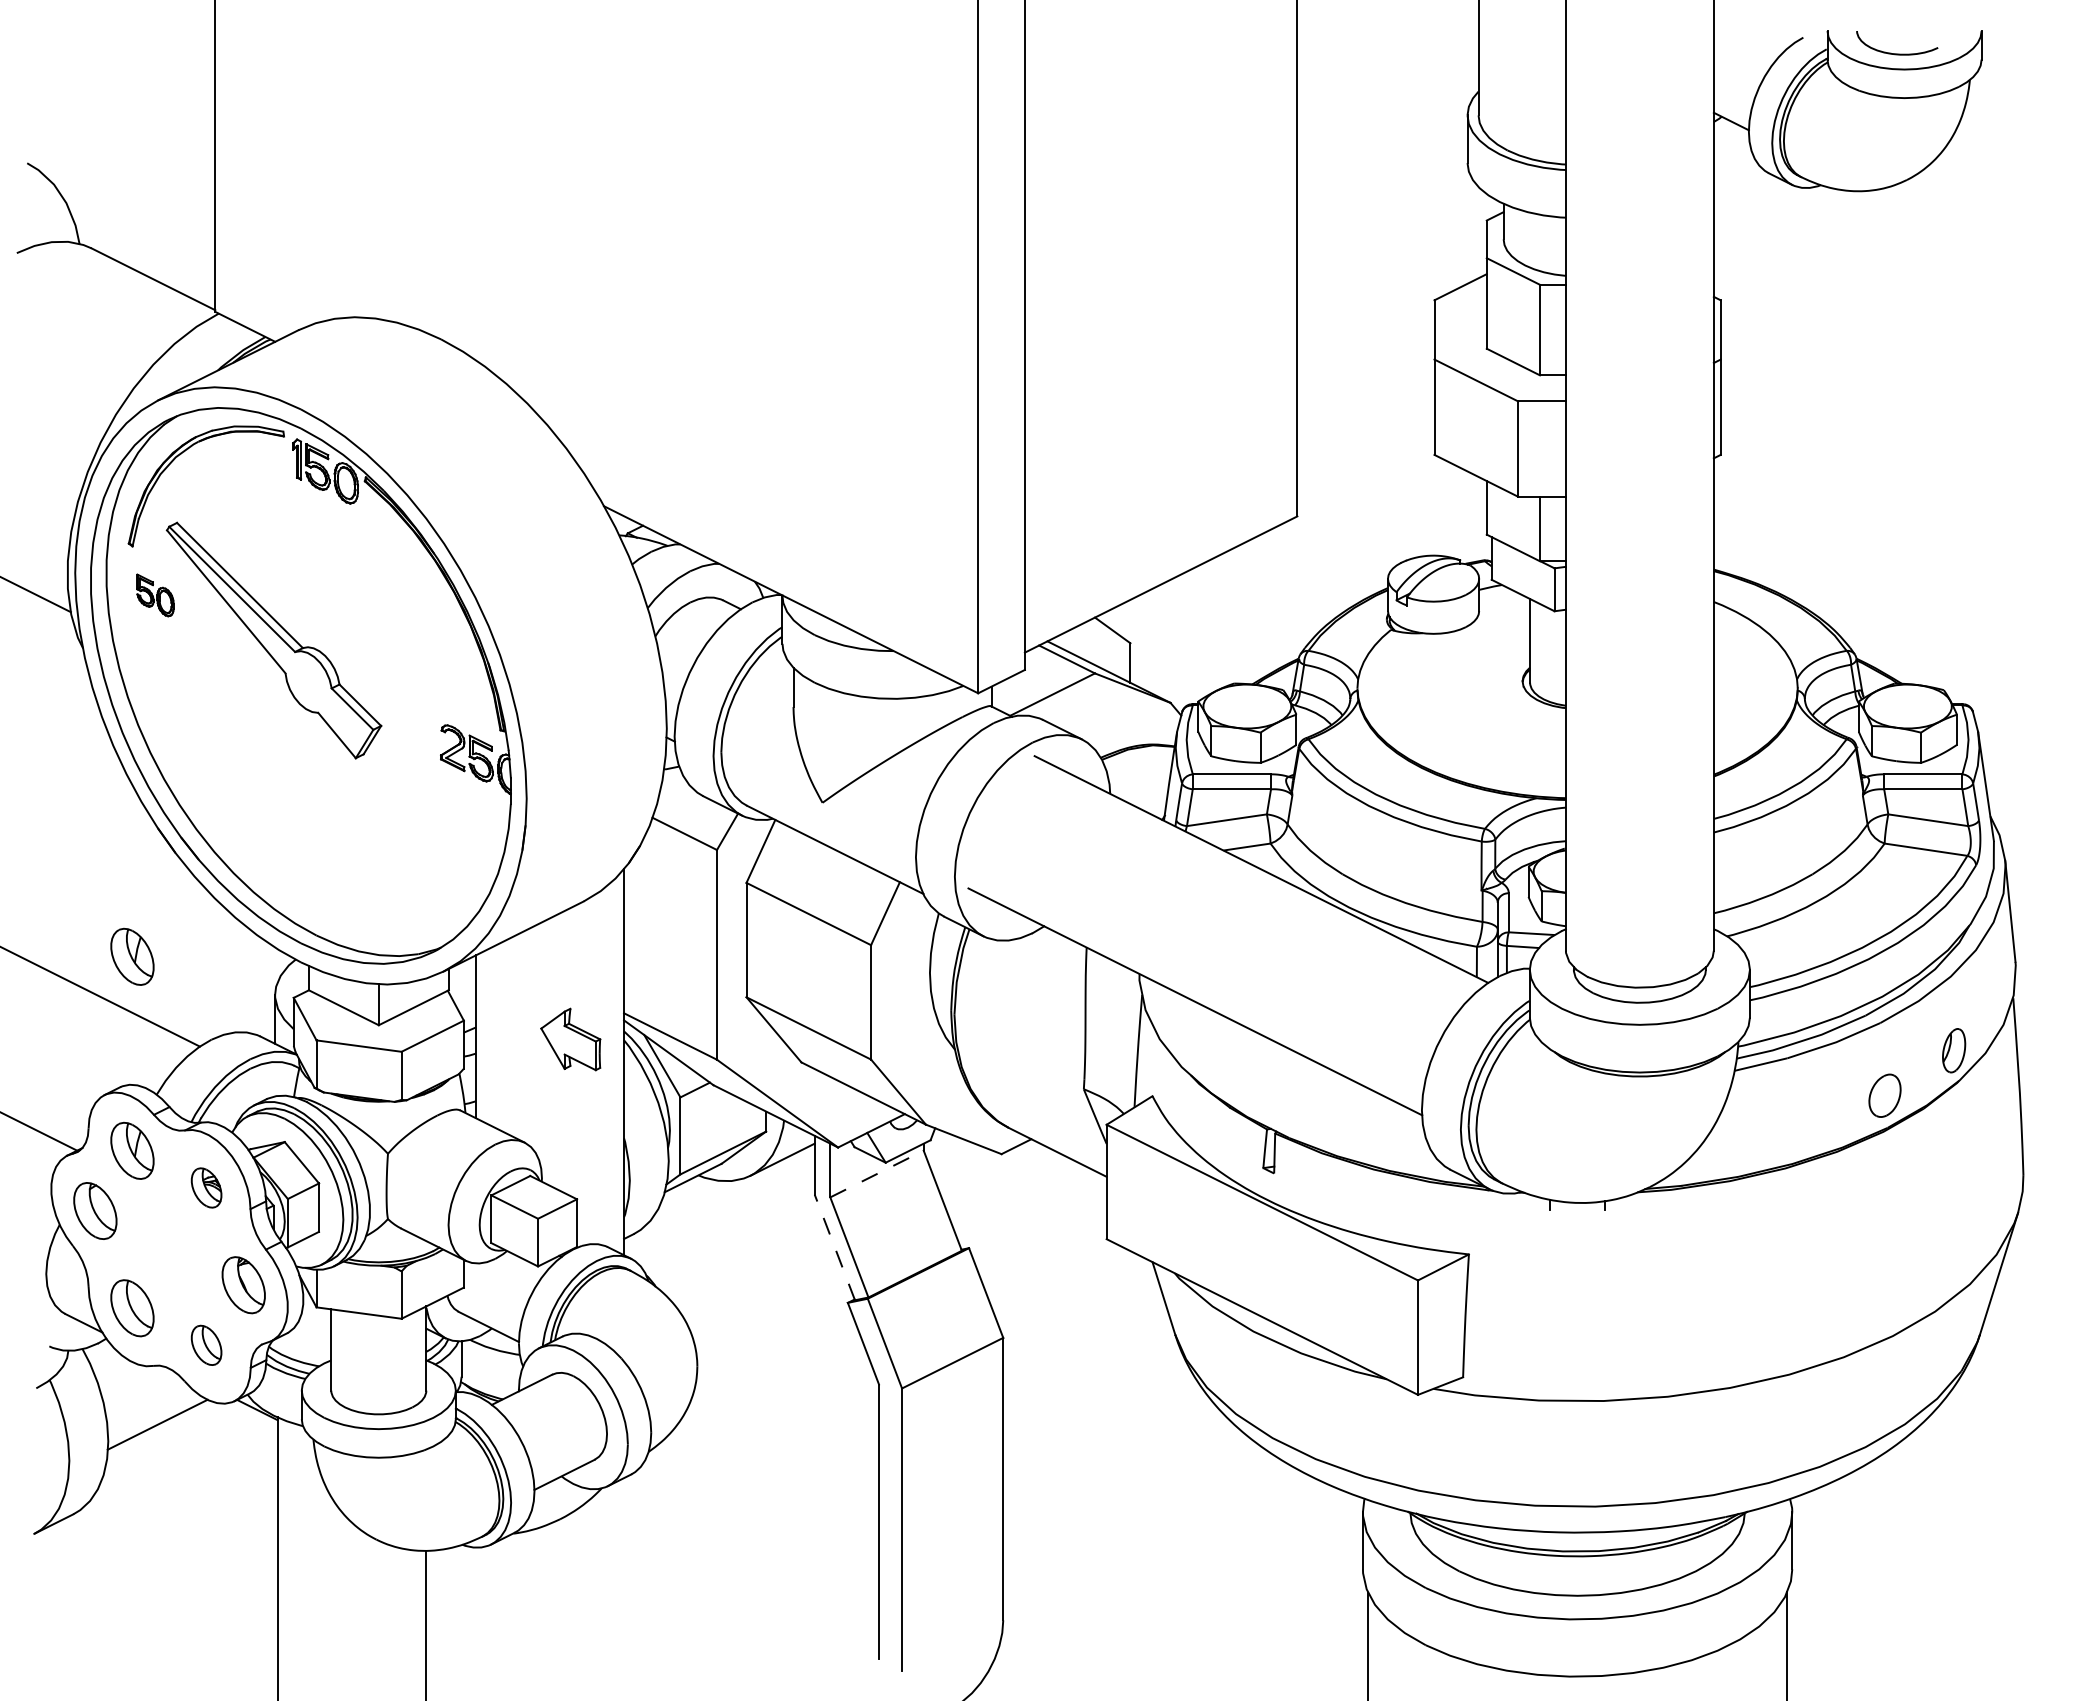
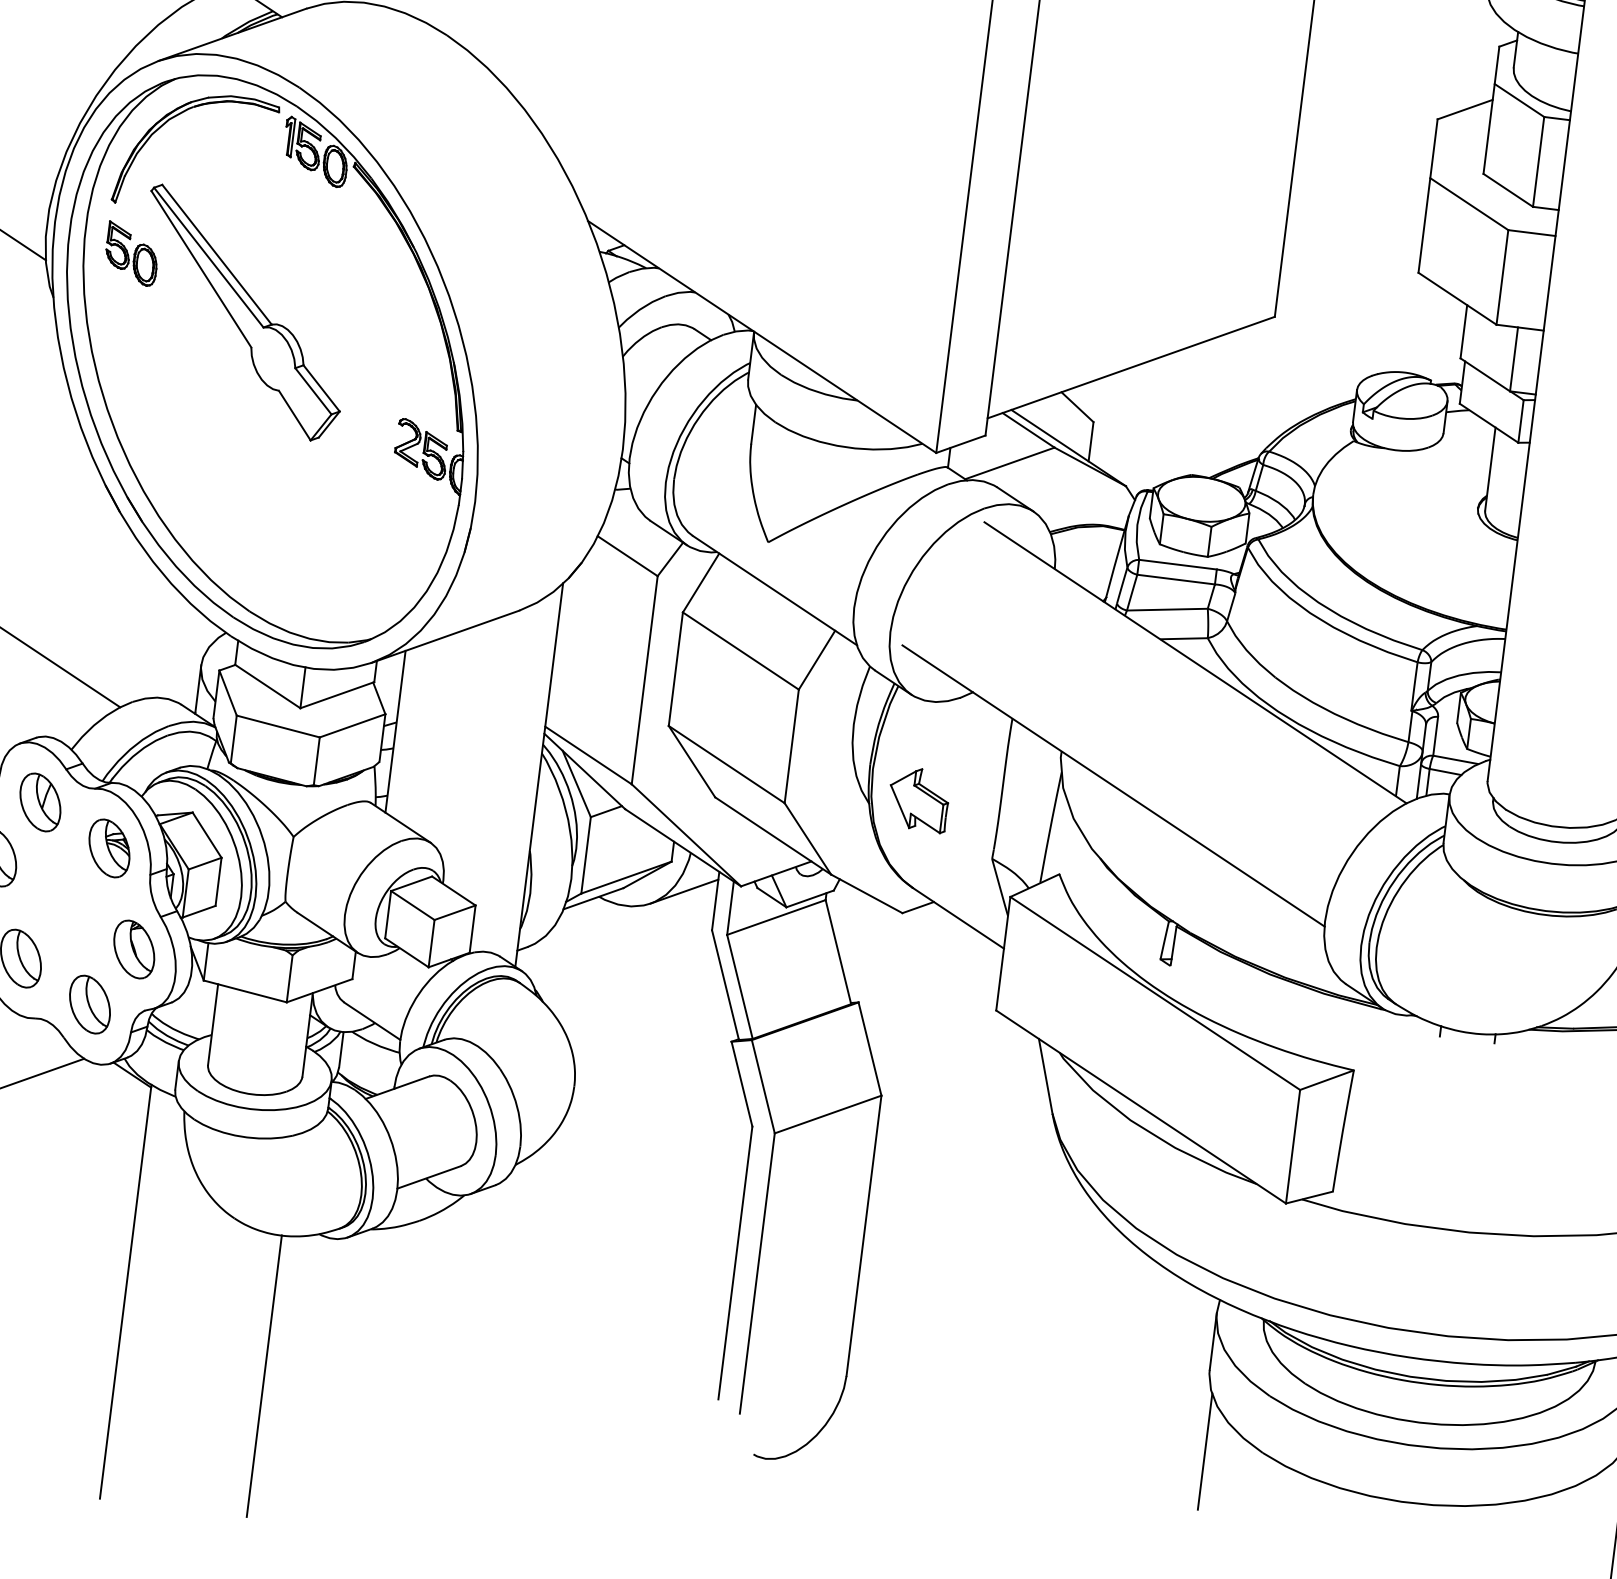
part: (155, 595) -> (131, 254), size x1.43
part: (132, 956) -> (64, 609), removed
part: (570, 1039) -> (918, 799), moved
line: (877, 1173) -> (776, 917), dashed -> solid
part: (206, 1187) -> (109, 847), size x1.43
line: (834, 1247) -> (725, 985), dashed -> solid
part: (206, 1345) -> (89, 1004), size x1.43

